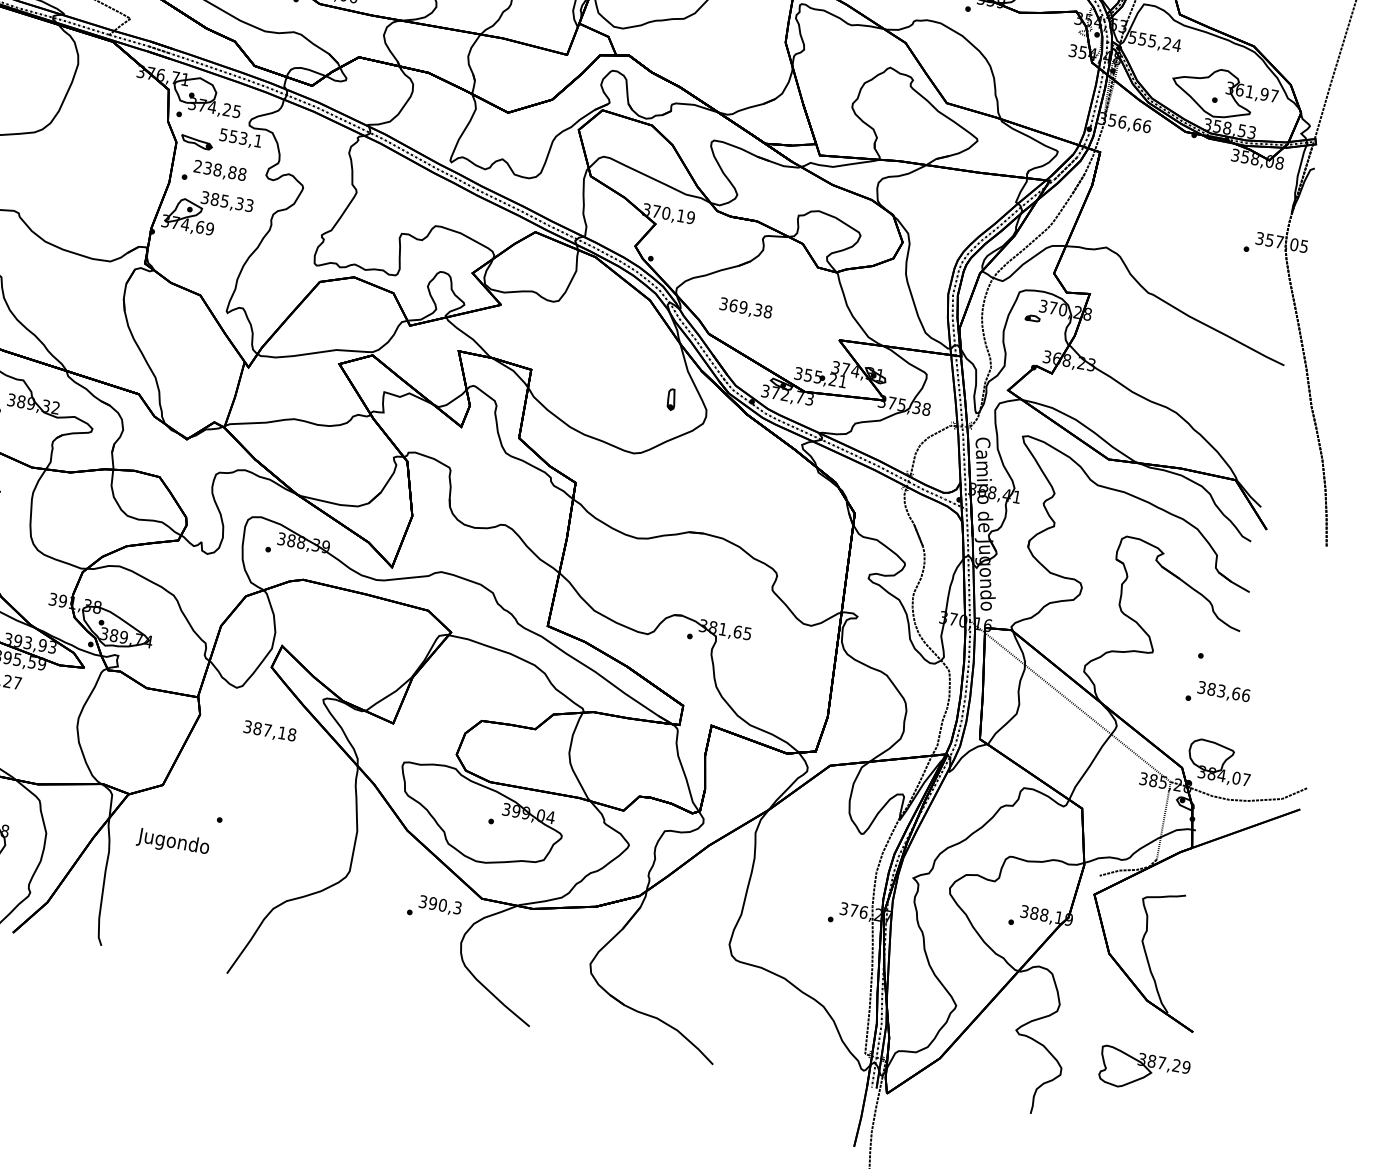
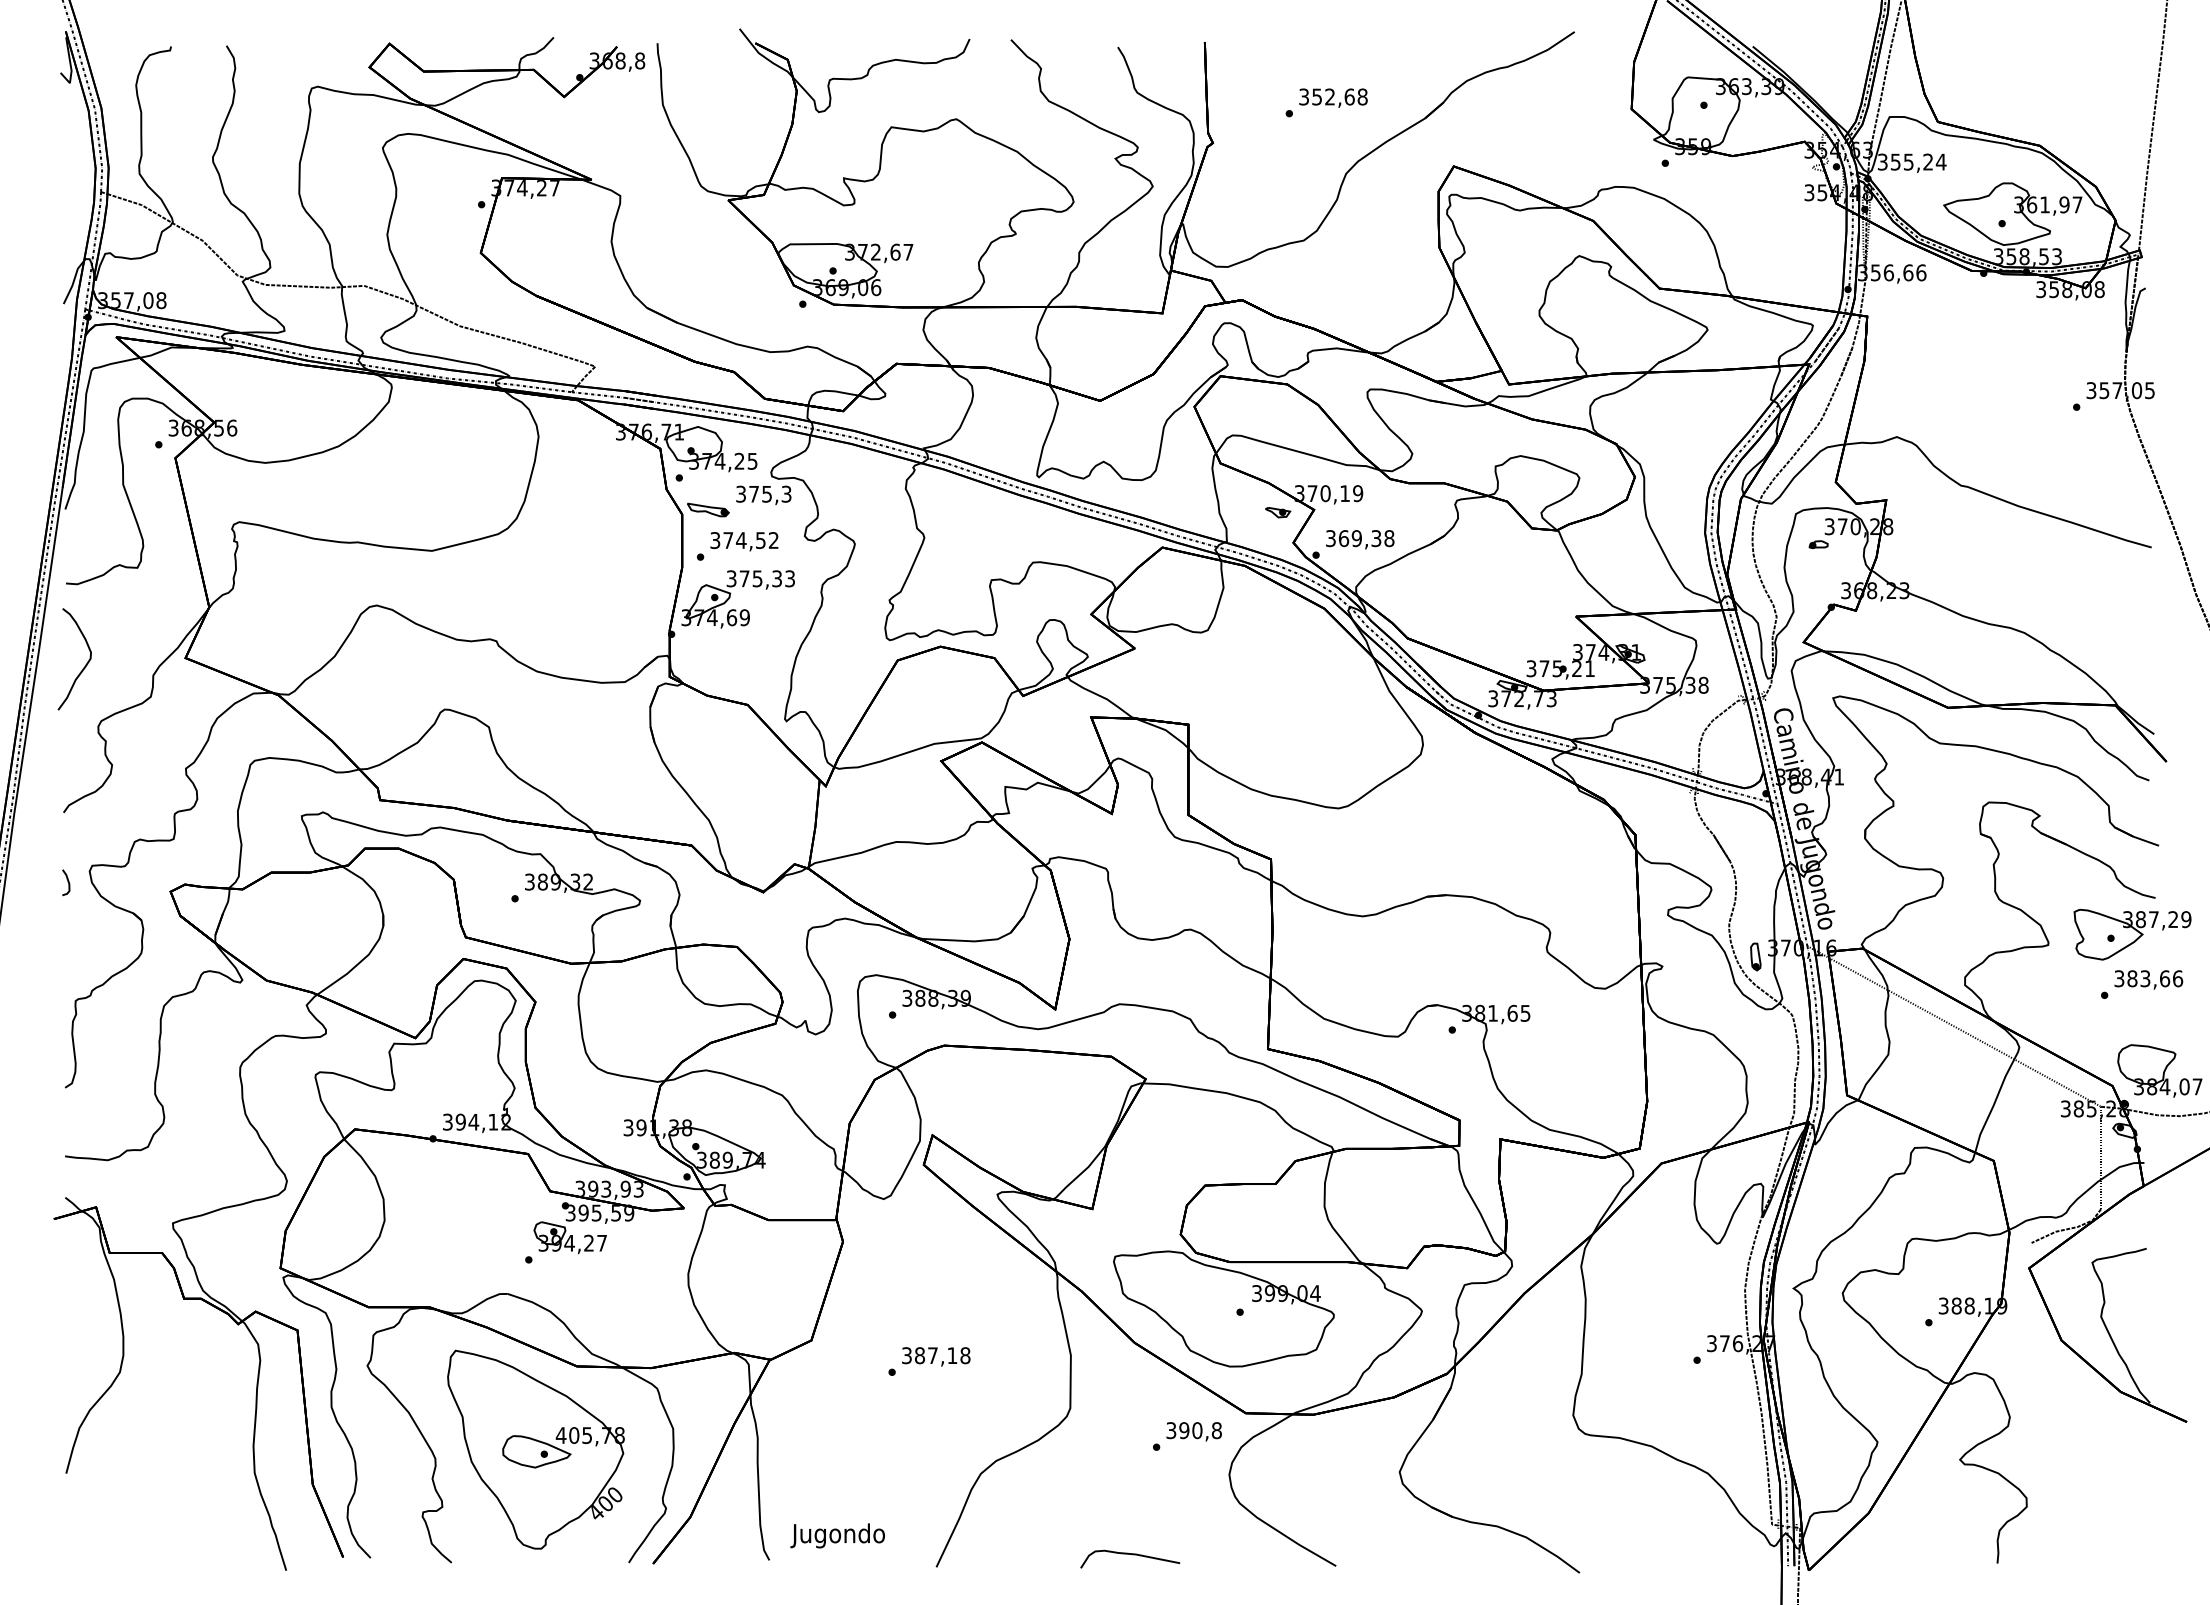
text: (1132, 37) -> (1882, 161), 555,24 -> 355,24
text: (240, 137) -> (763, 493), 553,1 -> 375,3
text: (220, 170) -> (744, 540), 238,88 -> 374,52
text: (214, 199) -> (744, 578), 385,33 -> 375,33
part: (628, 221) -> (1278, 512), added
text: (746, 308) -> (1360, 539), moved
text: (808, 375) -> (1544, 668), 355,21 -> 375,21
part: (671, 399) -> (1755, 956), moved
text: (270, 731) -> (936, 1356), moved
text: (173, 842) -> (837, 1535), moved
text: (457, 907) -> (1216, 1430), 390,3 -> 390,8
curve: (376, 991) -> (1132, 1555), added
part: (1143, 1071) -> (2132, 934), moved

